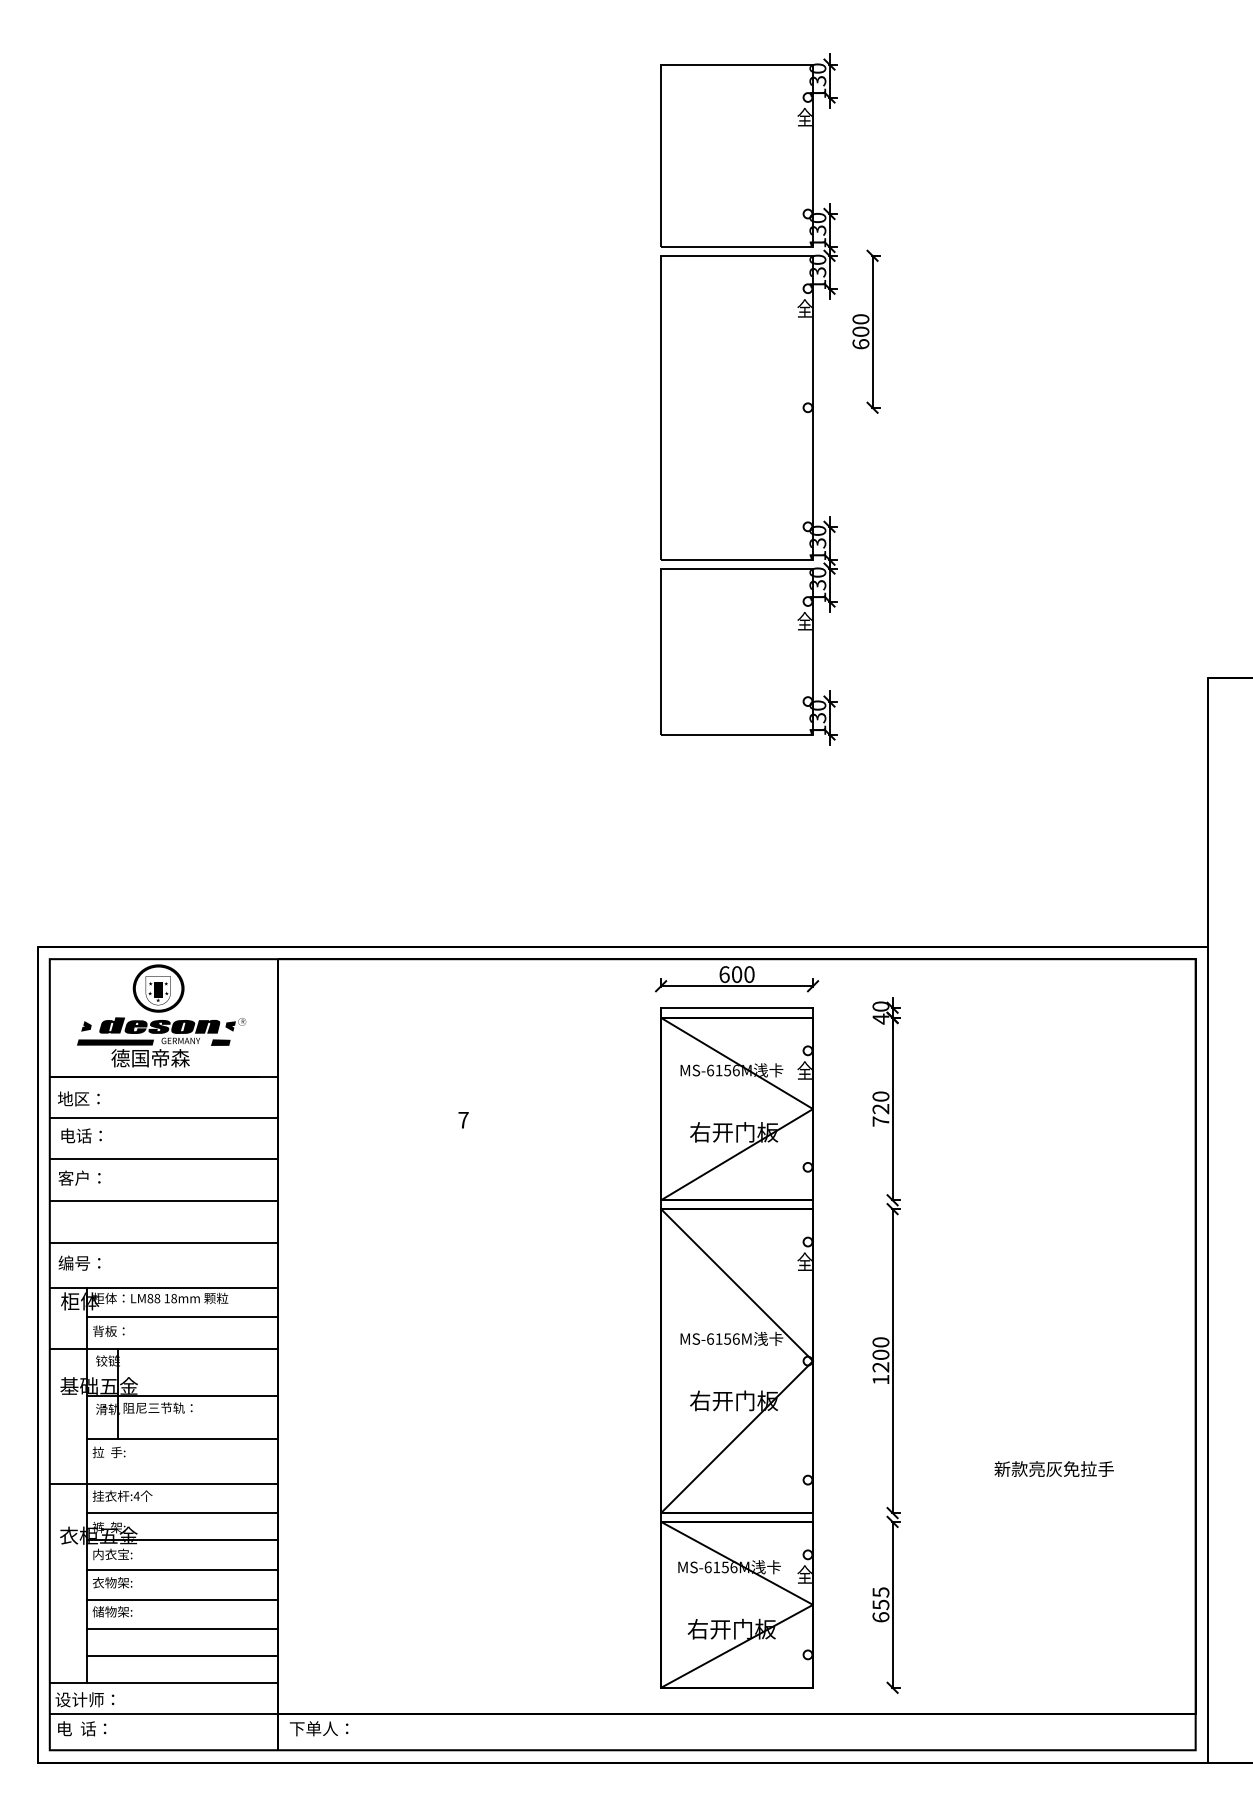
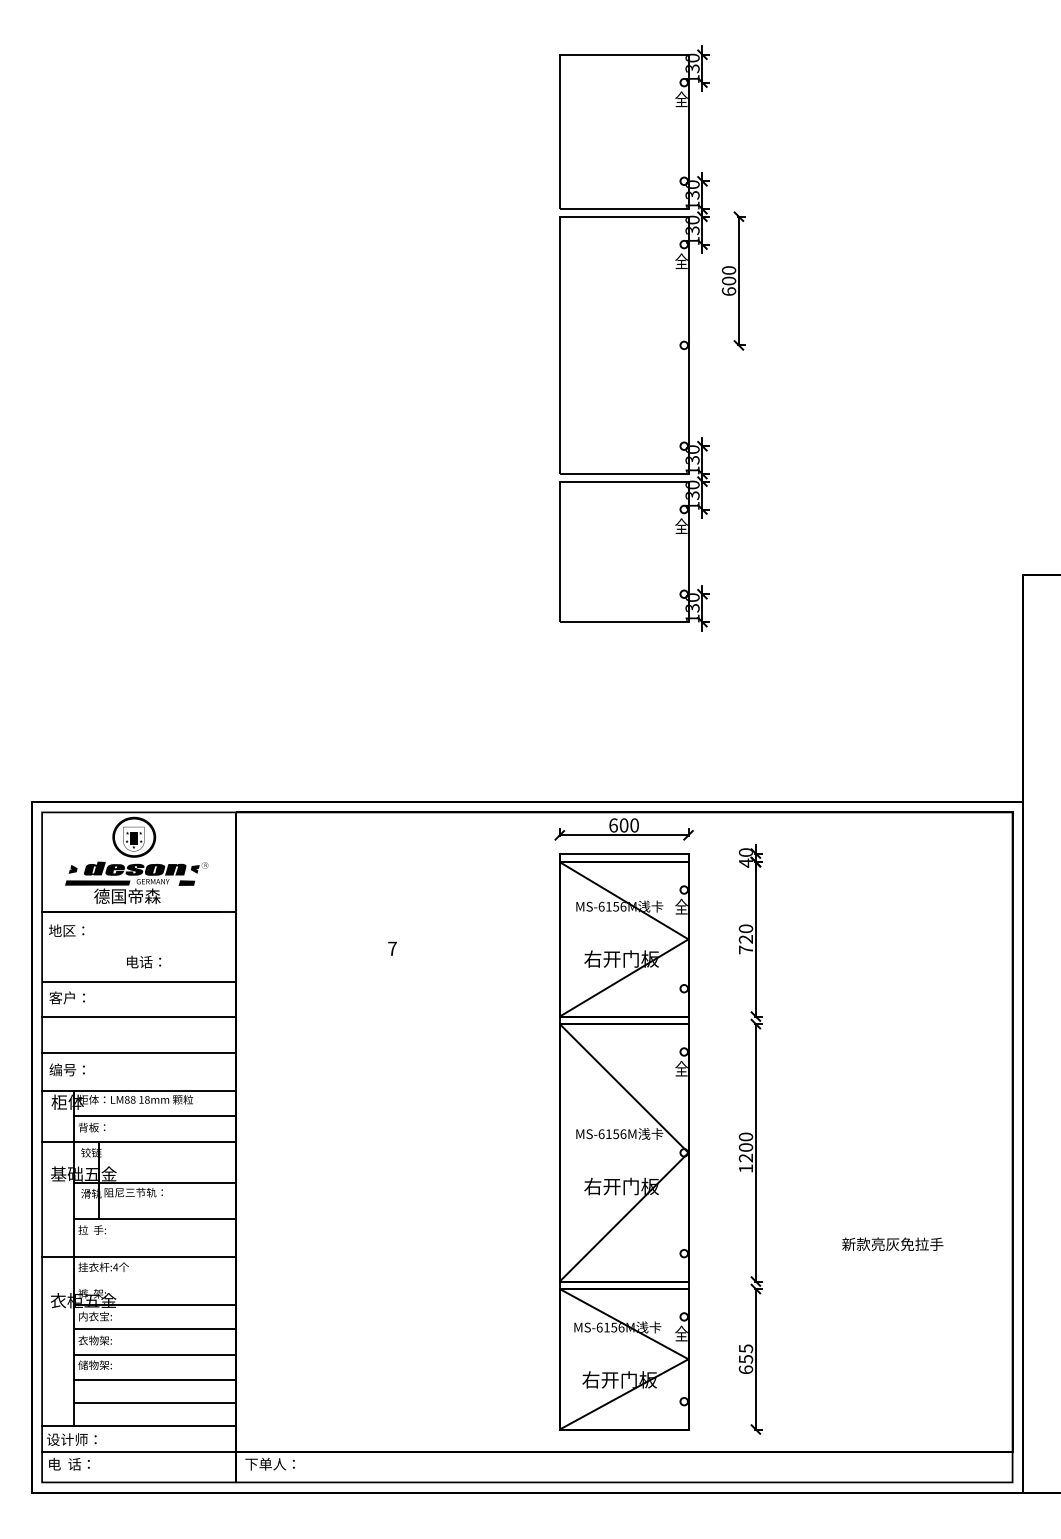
line: (163, 1118) -> (138, 947), removed
text: (82, 1135) -> (144, 961), moved
line: (182, 1513) -> (154, 1281), removed

